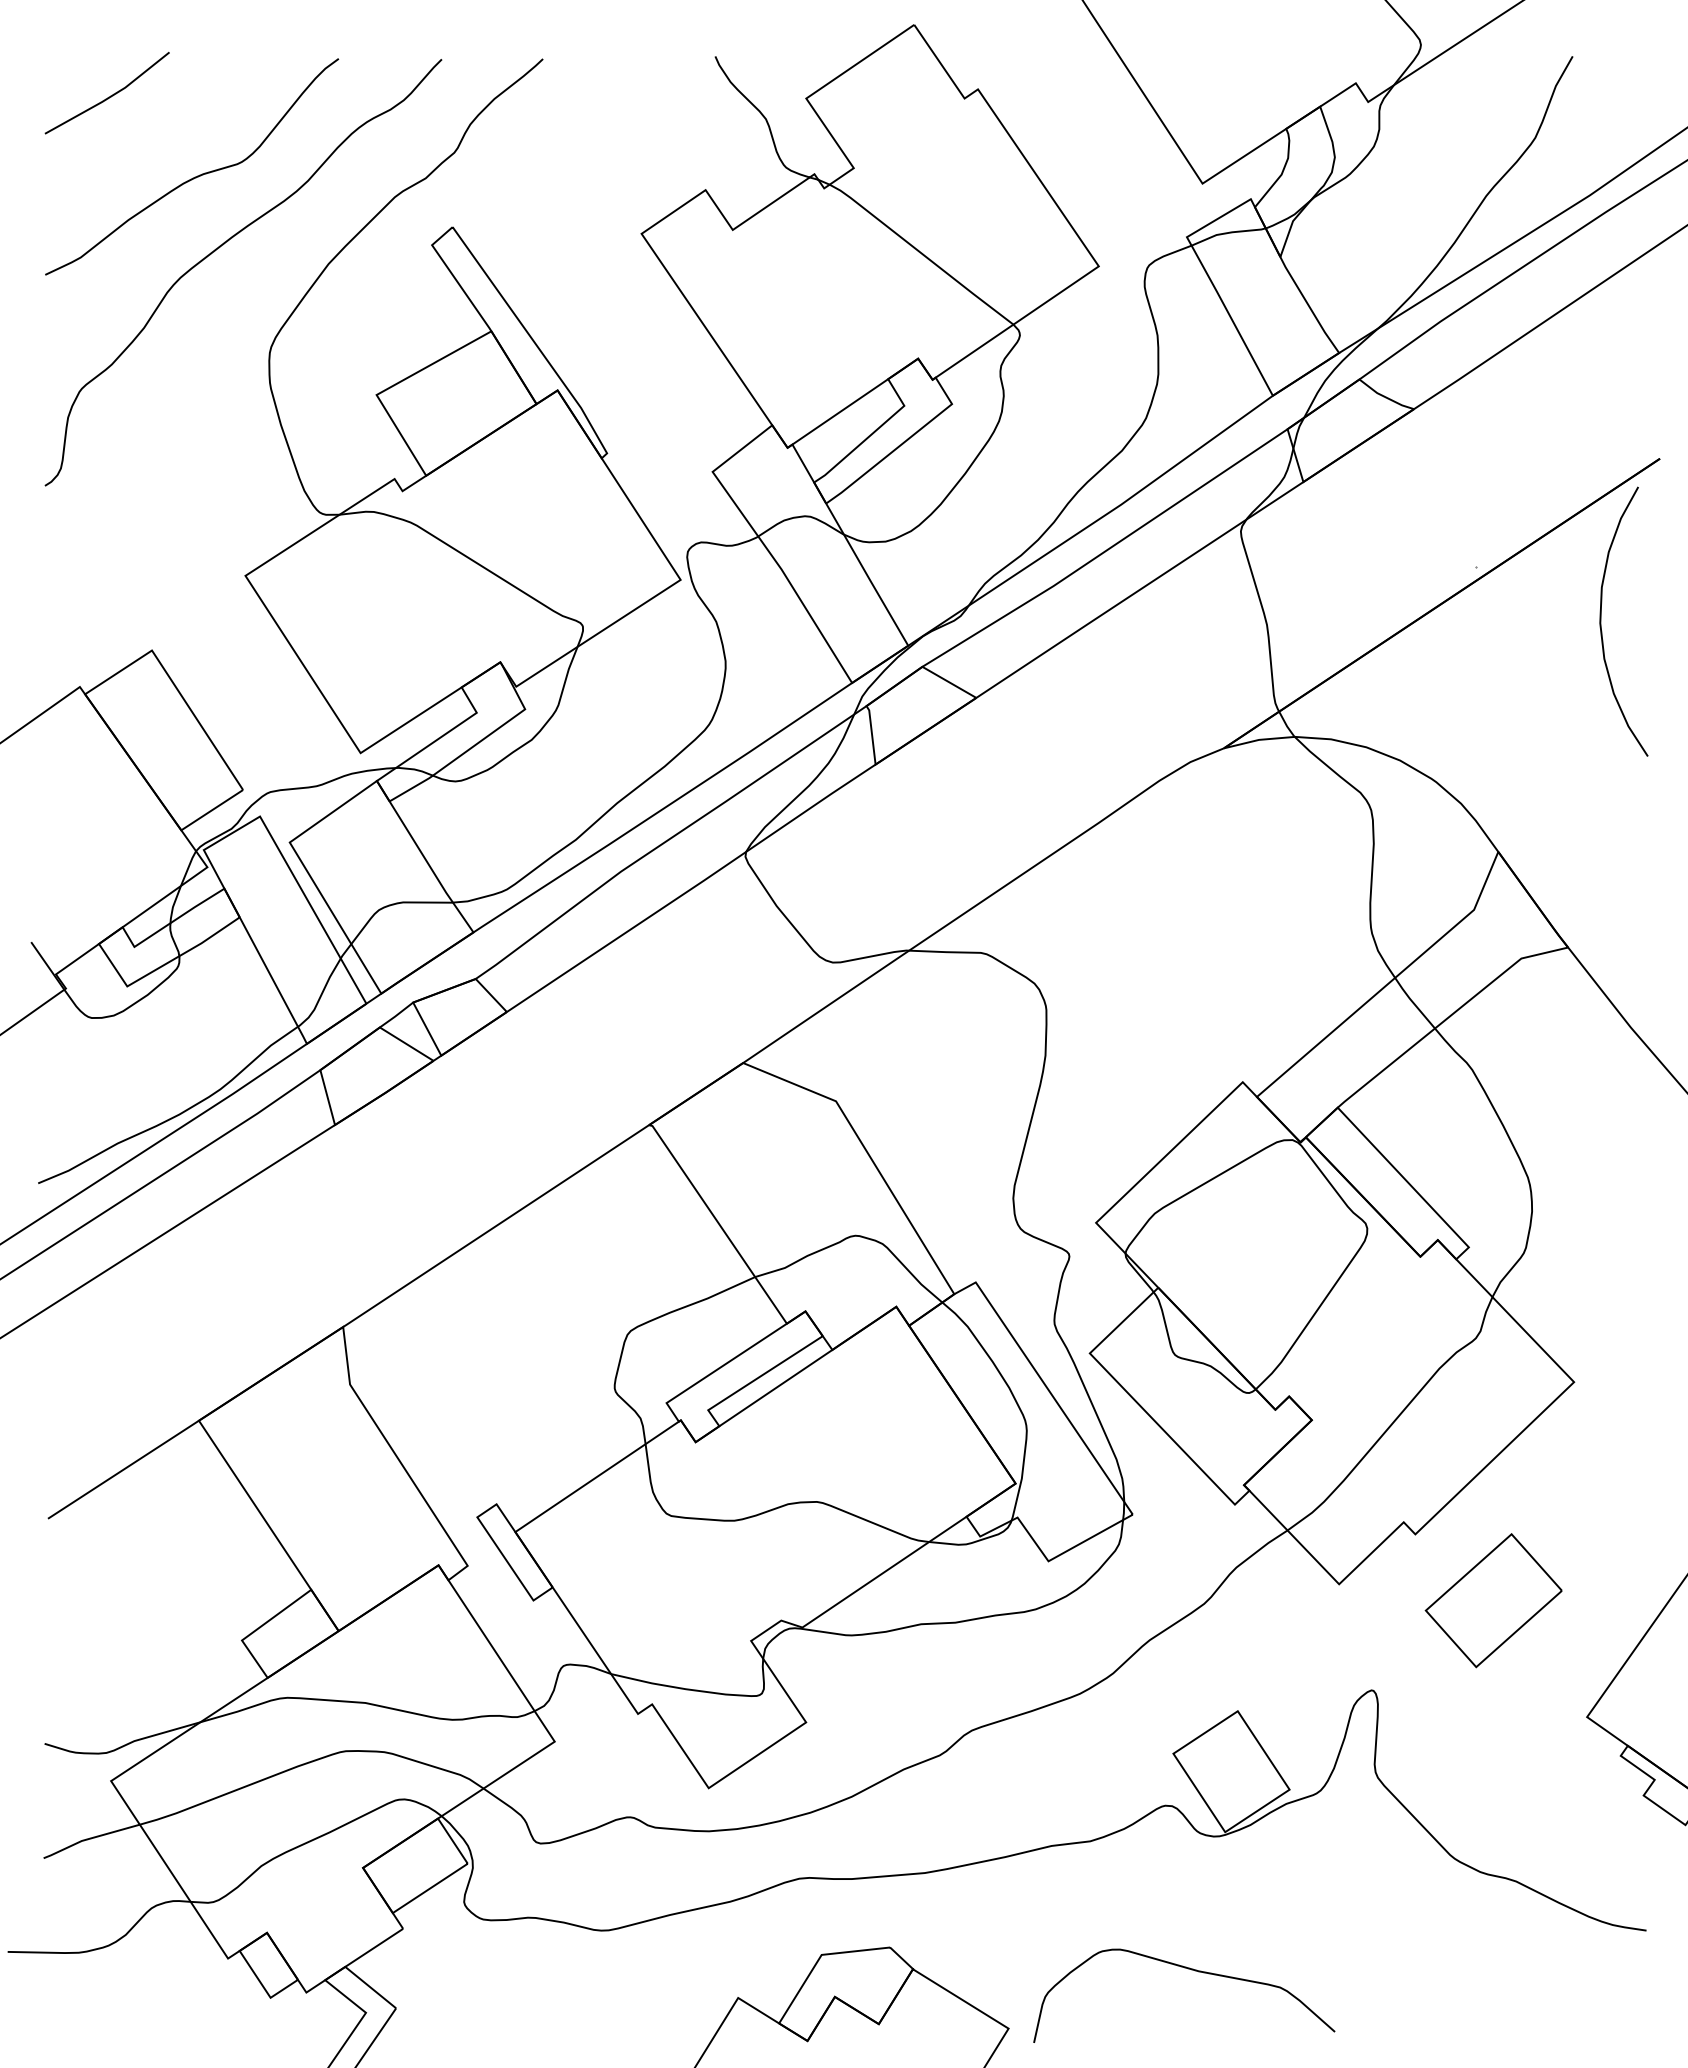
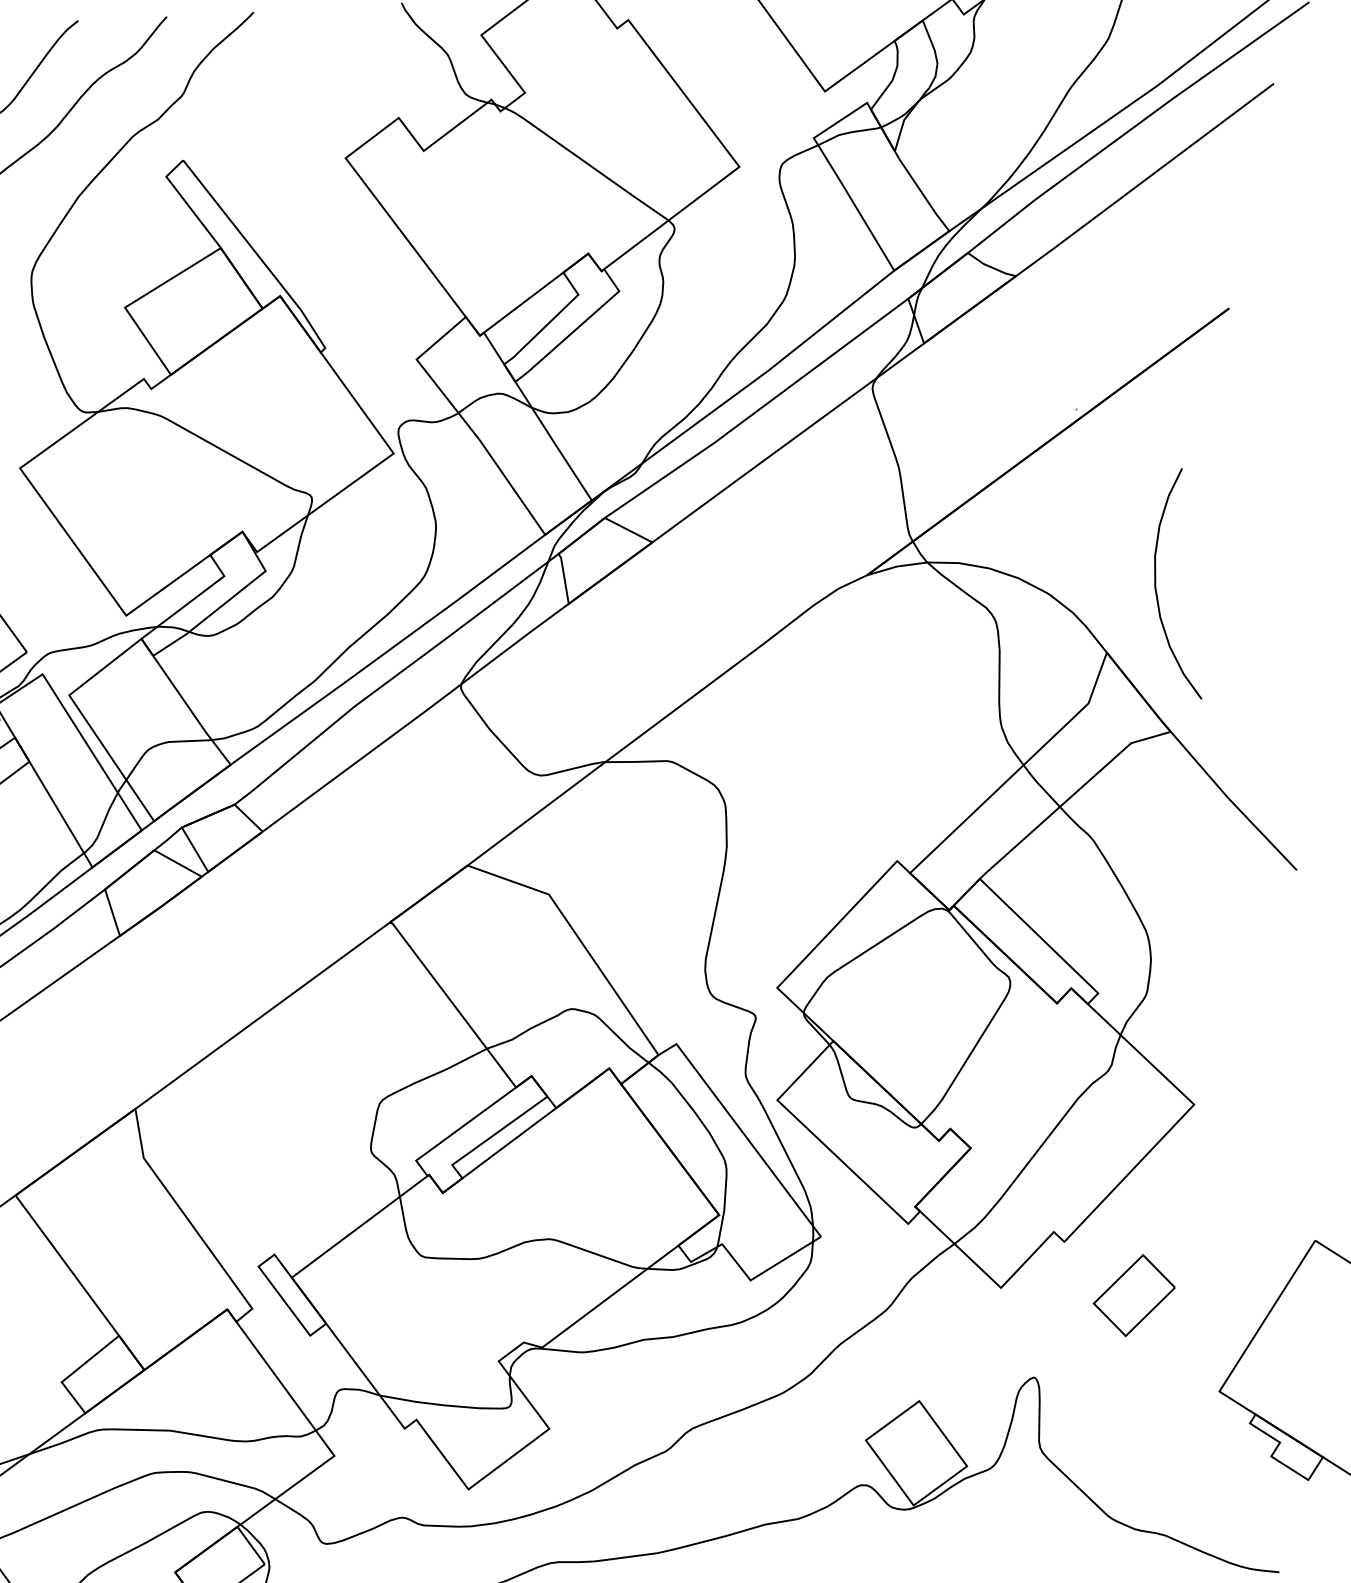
curve: (1601, 621) -> (1156, 585), moved
part: (1493, 1600) -> (1134, 1295), size x0.7

